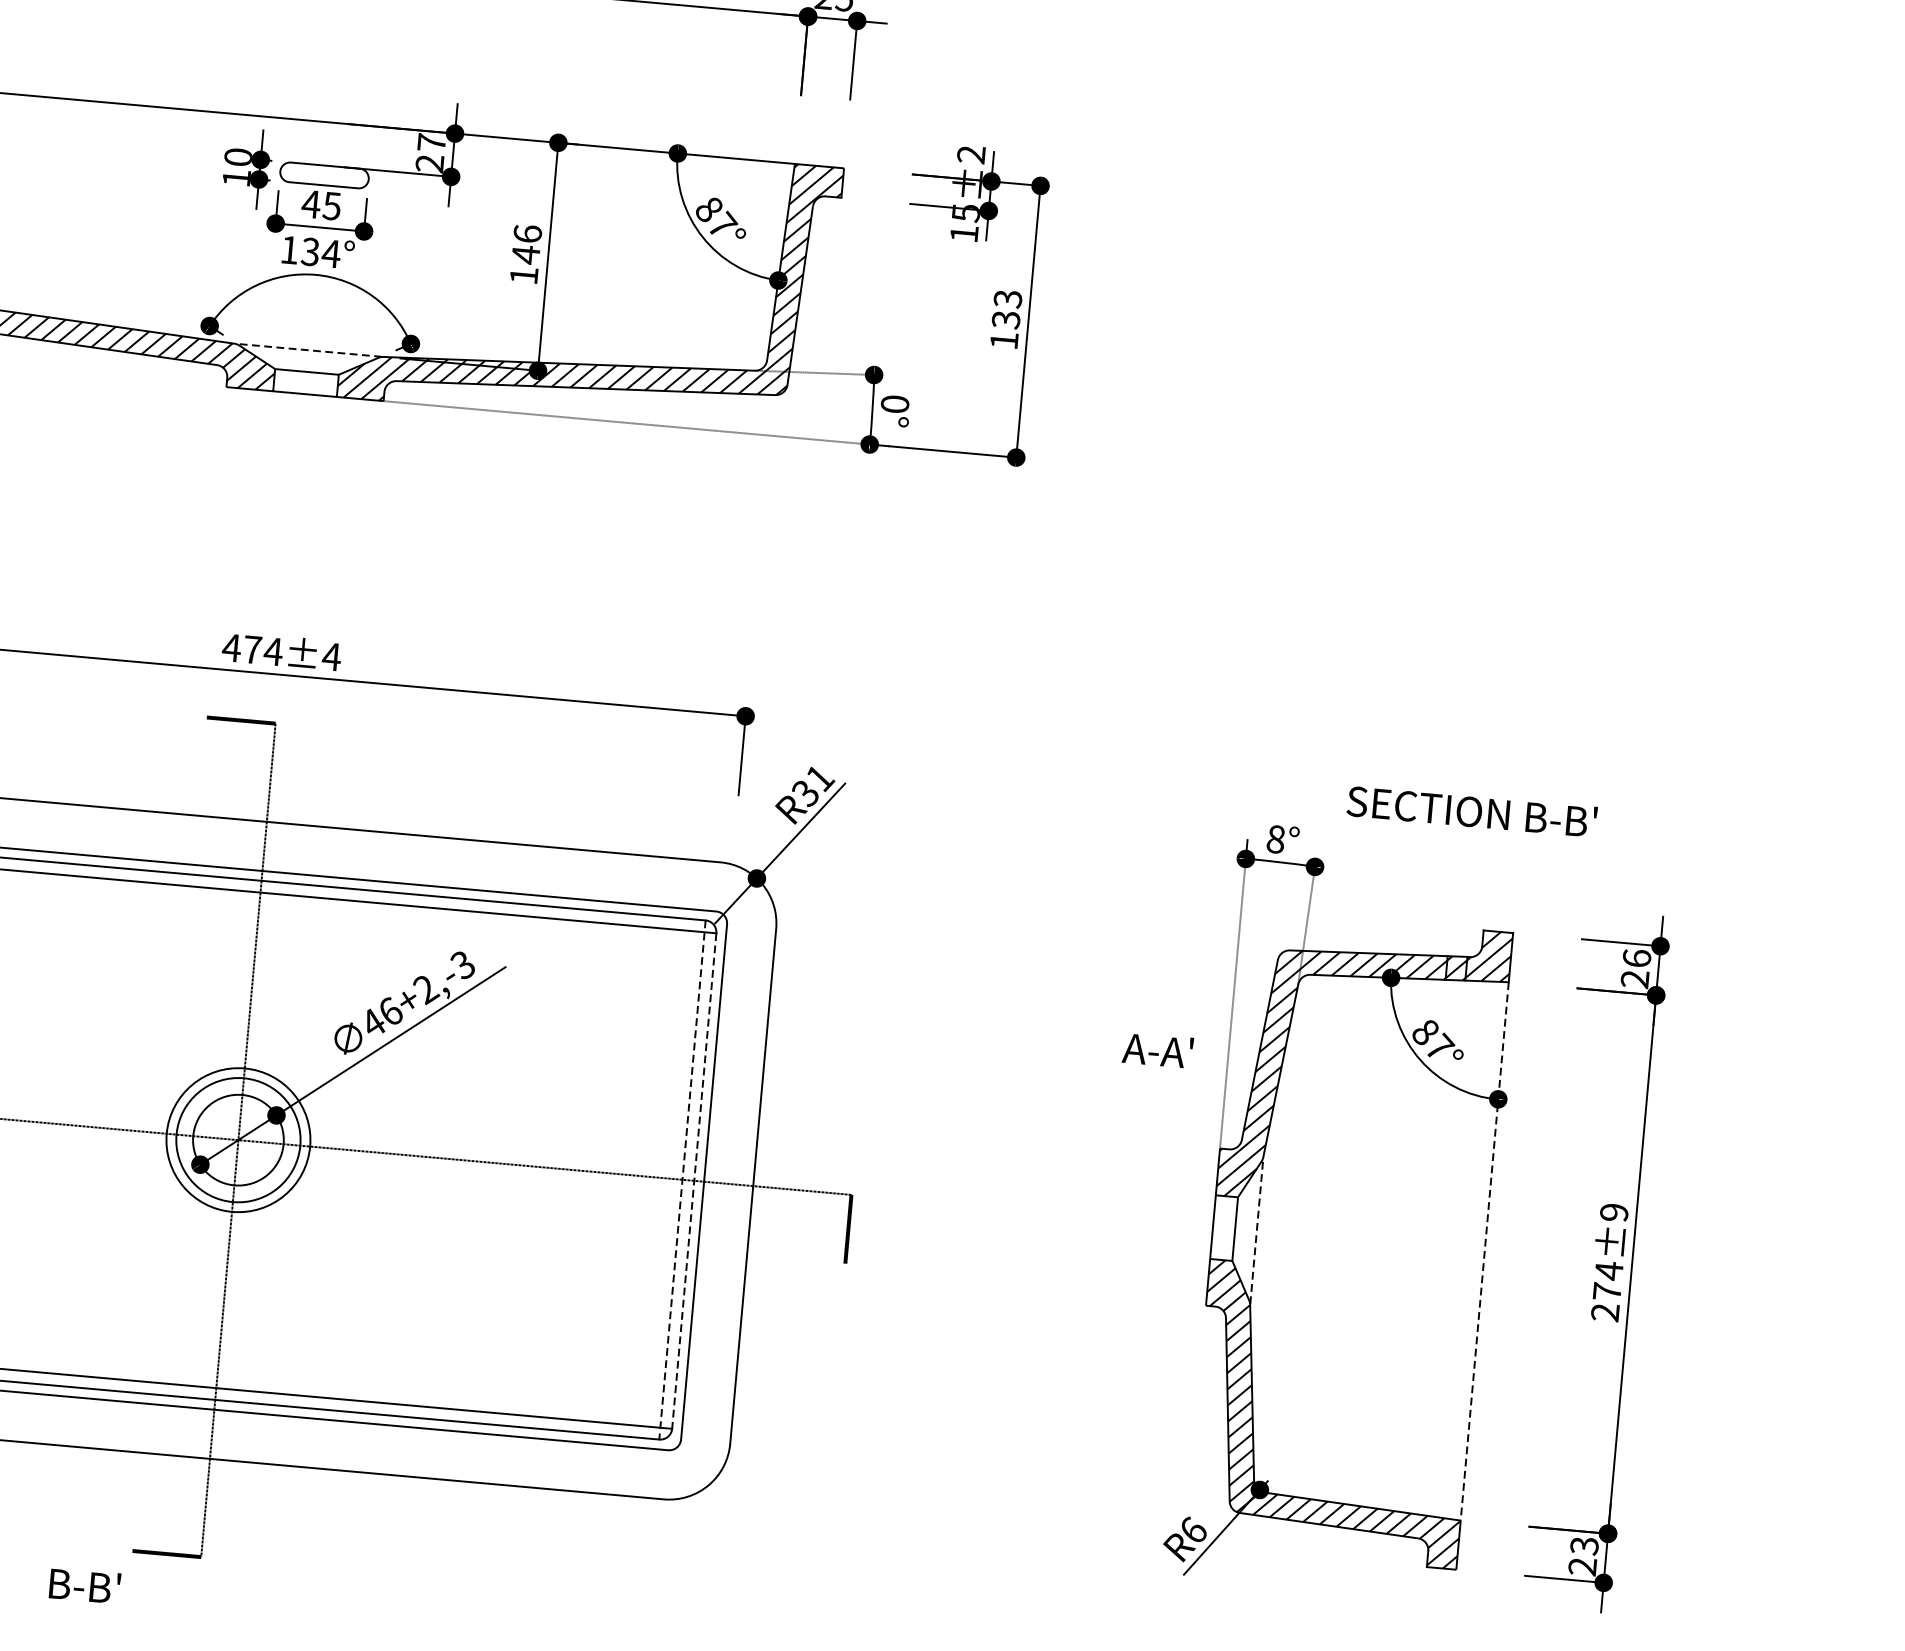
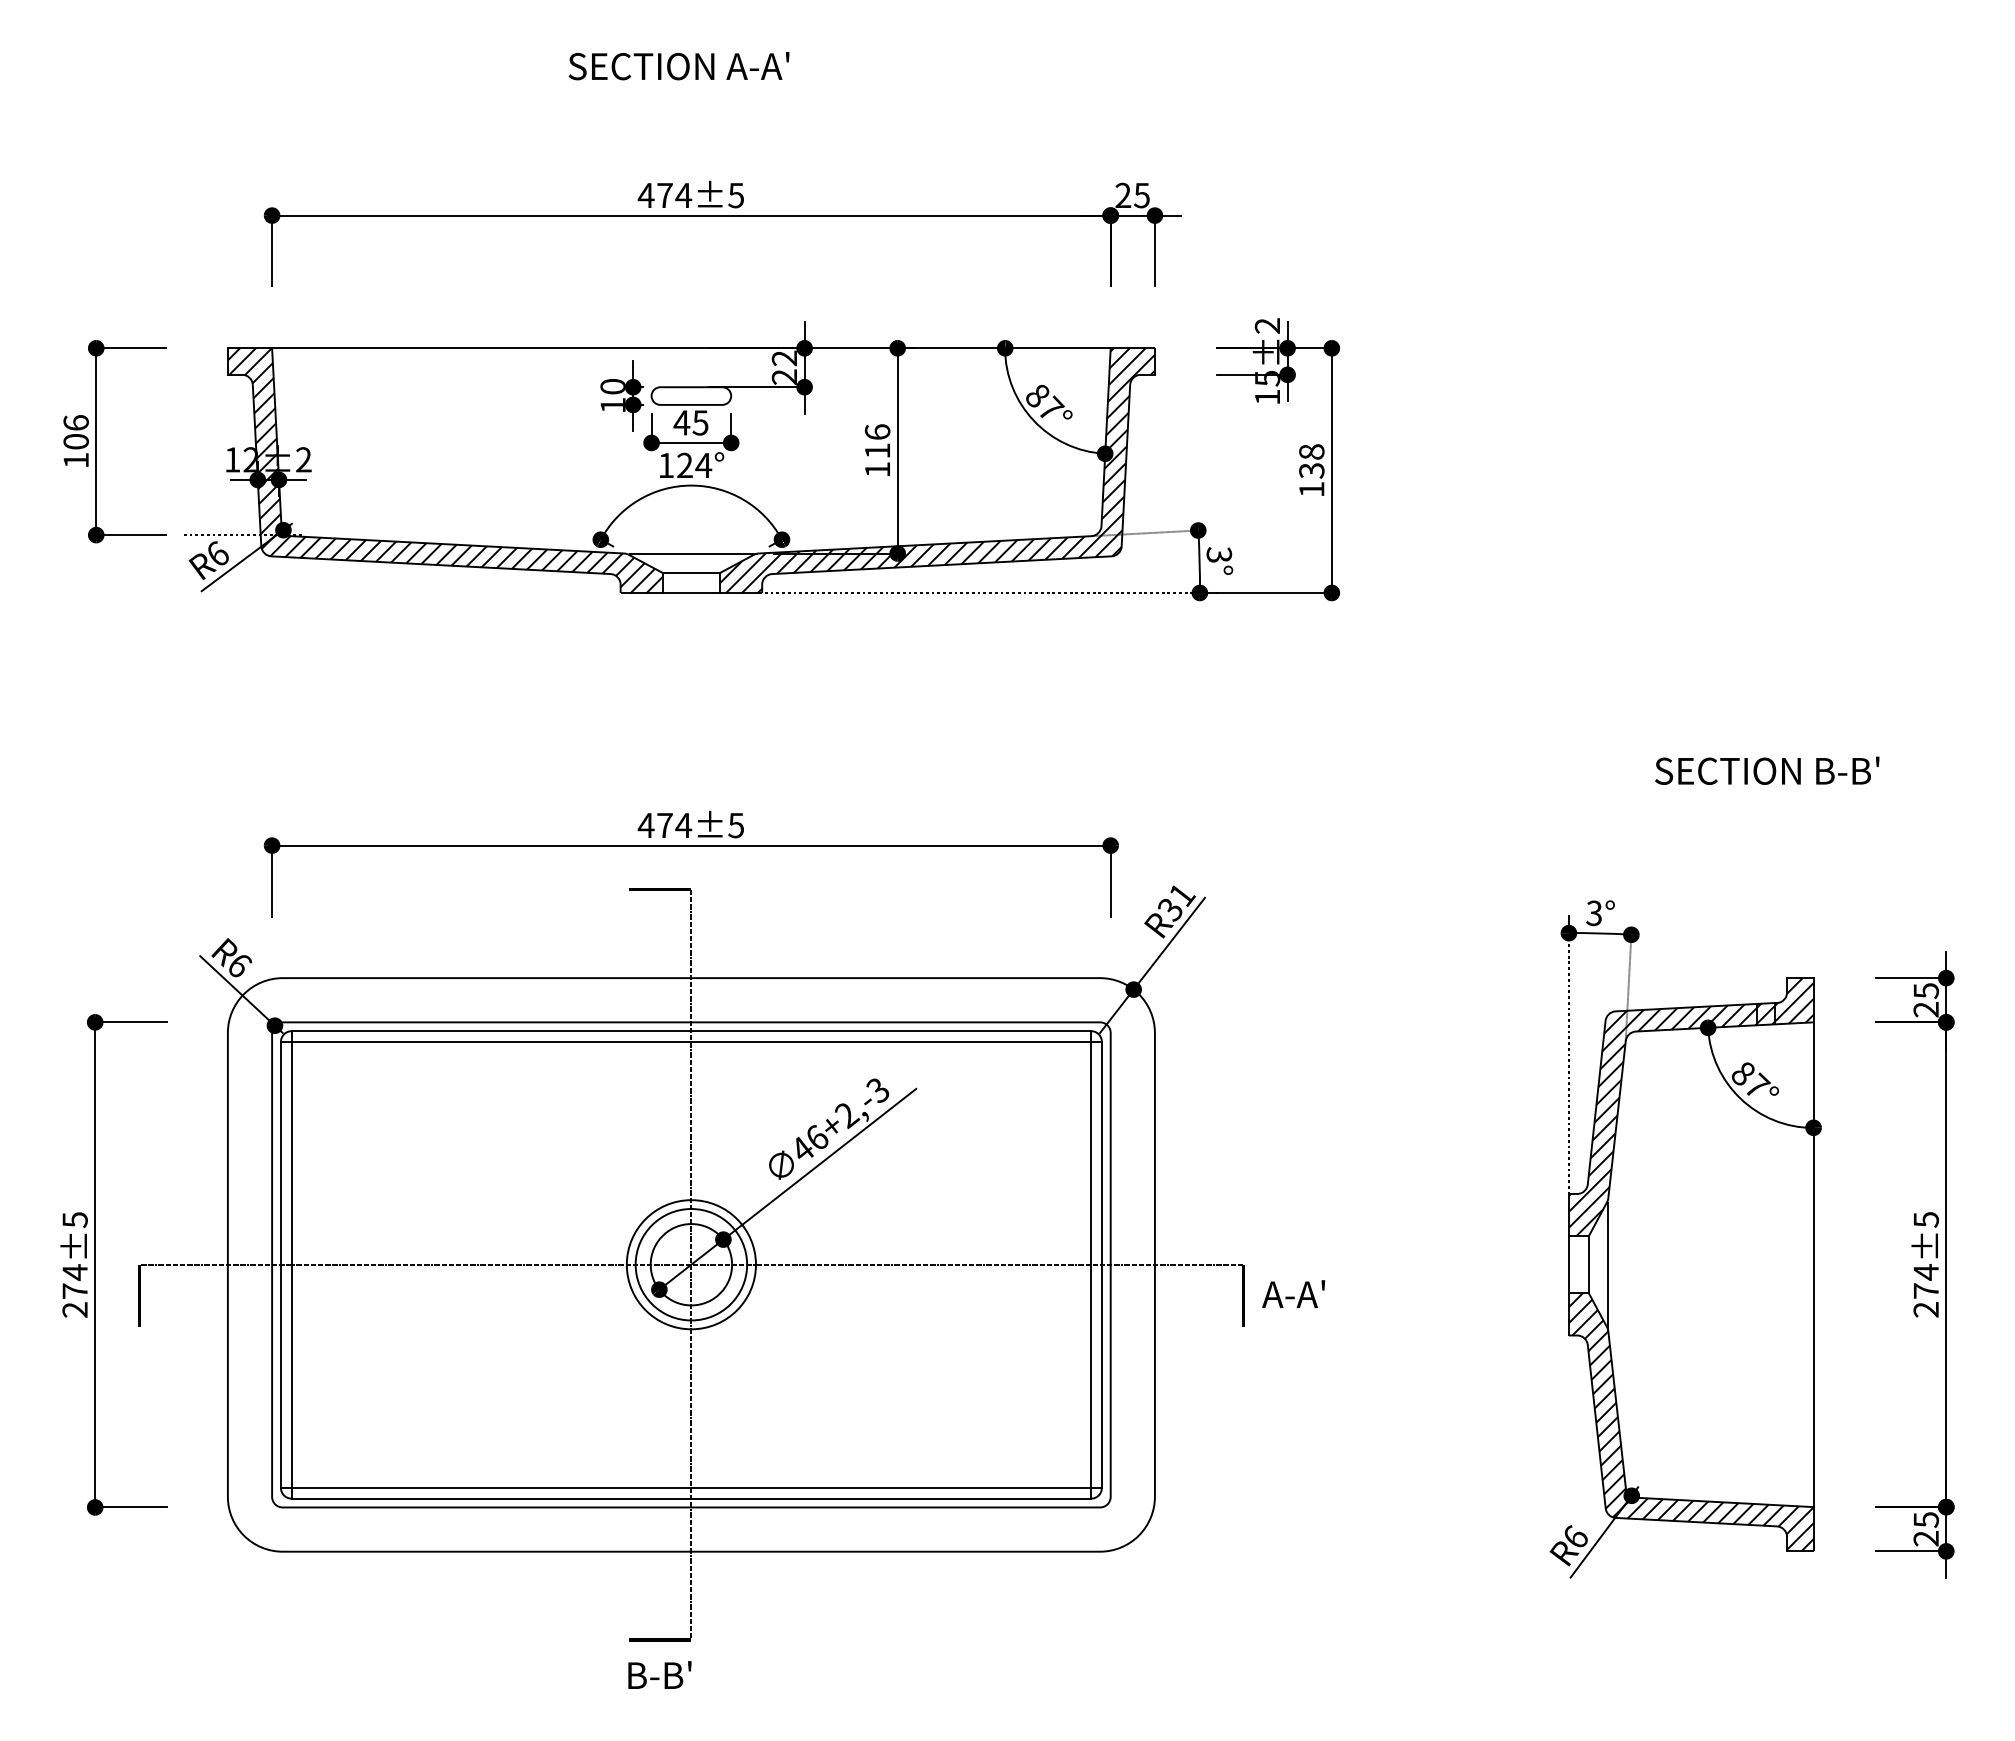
text: (430, 142) -> (783, 358), 27 -> 22
text: (309, 251) -> (684, 465), 134° -> 124°
text: (525, 254) -> (877, 450), 146 -> 116
text: (1007, 299) -> (1311, 452), 133 -> 138
line: (311, 350) -> (693, 553), dashed -> solid
text: (894, 403) -> (1218, 554), 0° -> 3°
text: (330, 656) -> (735, 825), 474±4 -> 474±5
text: (1472, 811) -> (1767, 770), moved
text: (1275, 838) -> (1593, 912), 8° -> 3°
text: (1636, 959) -> (1925, 991), 26 -> 25
text: (1157, 1049) -> (1293, 1293), moved
line: (682, 1179) -> (1091, 1264), dashed -> solid
line: (693, 1181) -> (1101, 1265), dashed -> solid
text: (1613, 1212) -> (1925, 1219), 274±9 -> 274±5
line: (1256, 1234) -> (1608, 1267), dashed -> solid
line: (1484, 1252) -> (1813, 1265), dashed -> solid
text: (1583, 1545) -> (1925, 1519), 23 -> 25
text: (84, 1585) -> (659, 1674), moved

